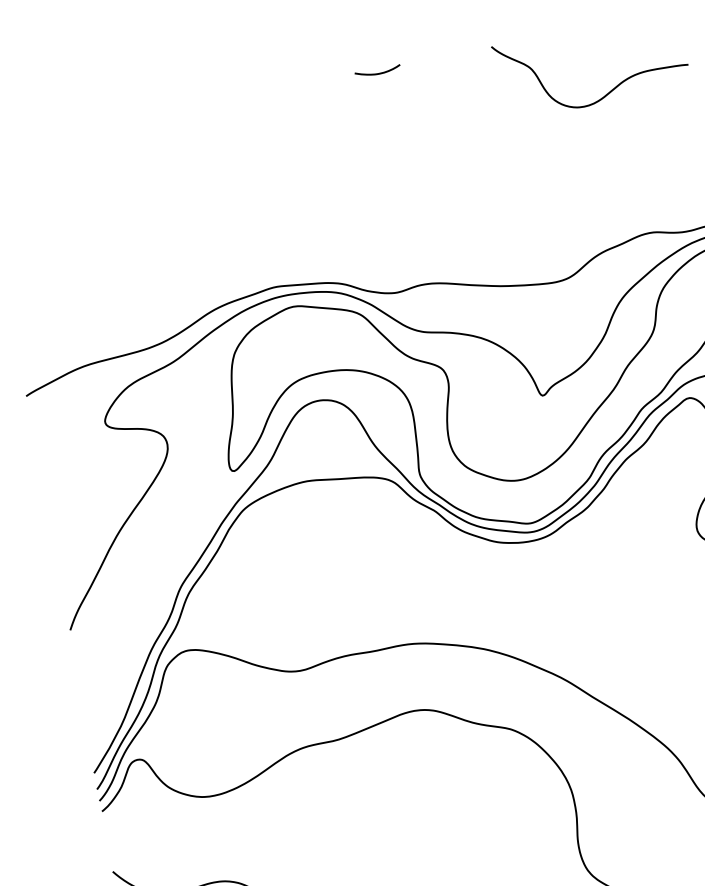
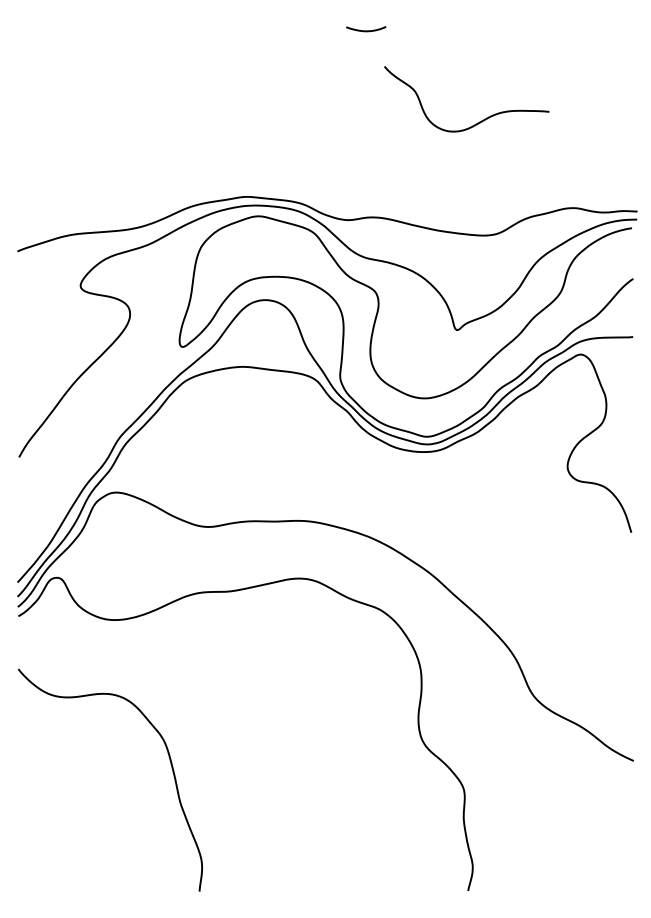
curve: (608, 91) -> (477, 122), moved

